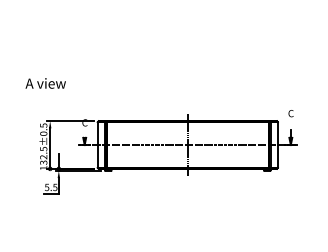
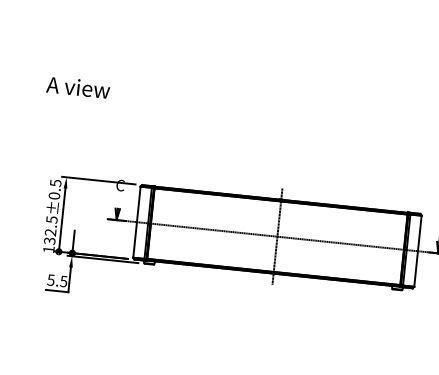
text: (45, 83) -> (77, 87), moved

